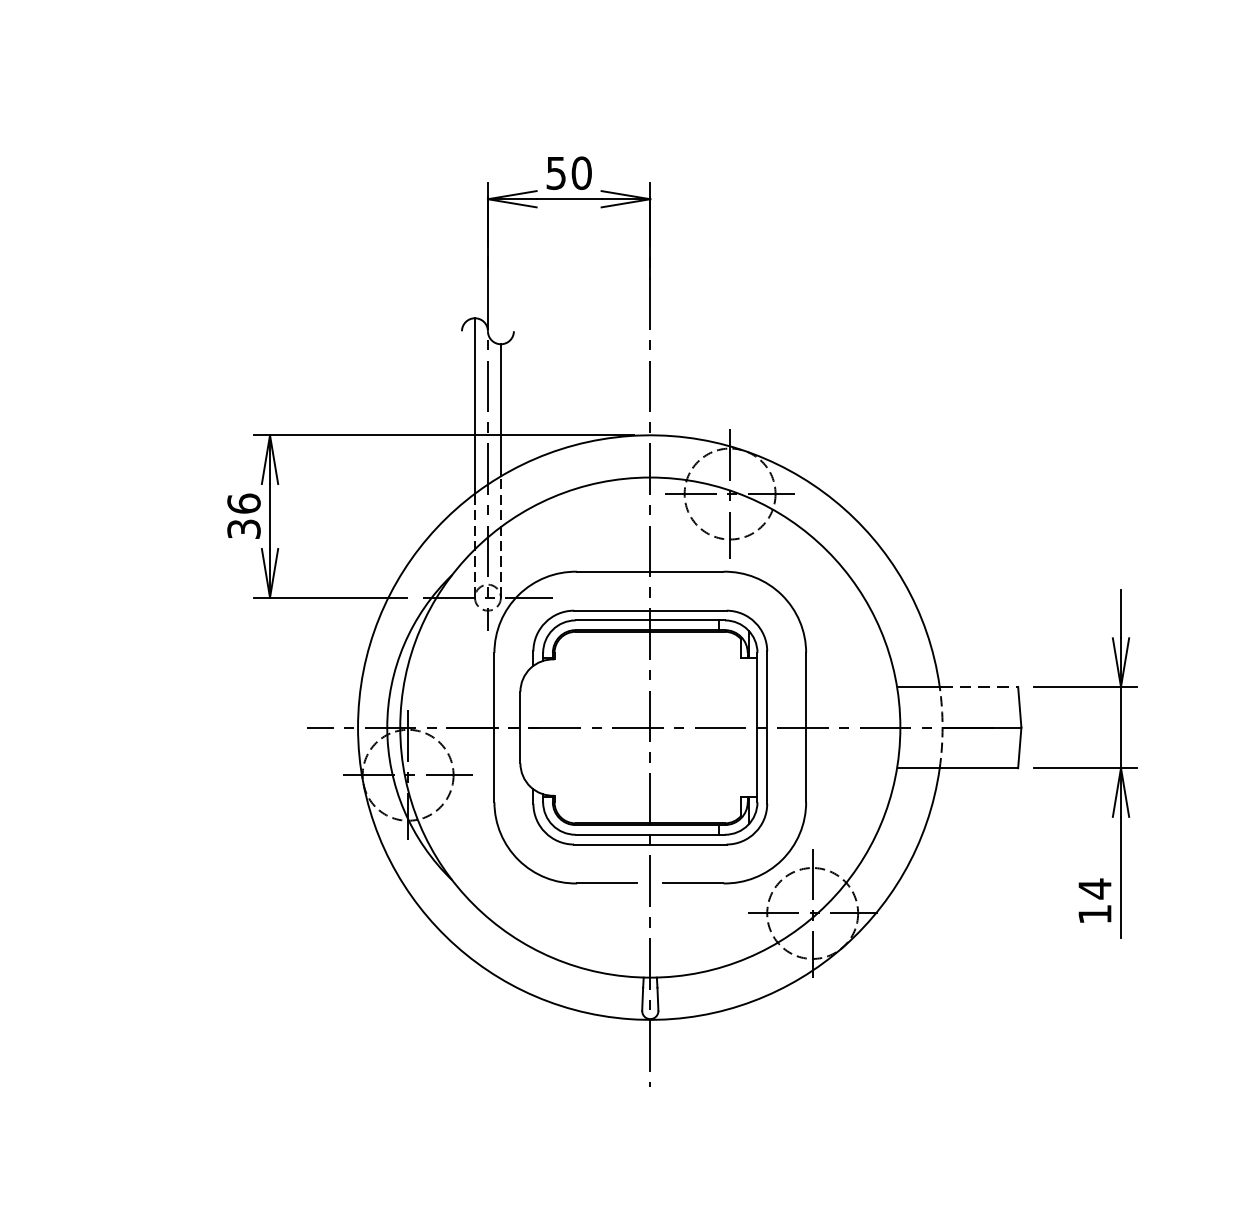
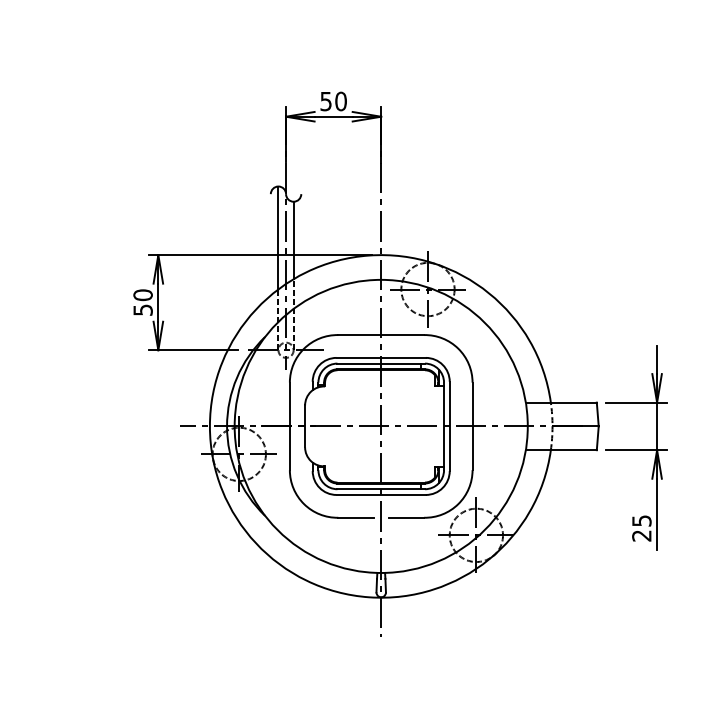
text: (242, 516) -> (142, 302), 36 -> 50
line: (980, 686) -> (574, 402), dashed -> solid
text: (1094, 900) -> (641, 527), 14 -> 25

